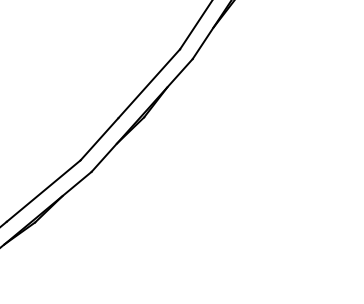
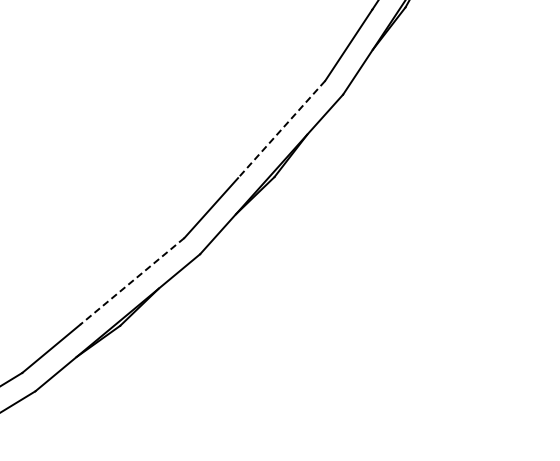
line: (149, 83) -> (281, 129), solid -> dashed
line: (43, 191) -> (132, 281), solid -> dashed

